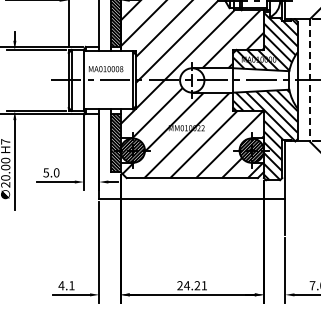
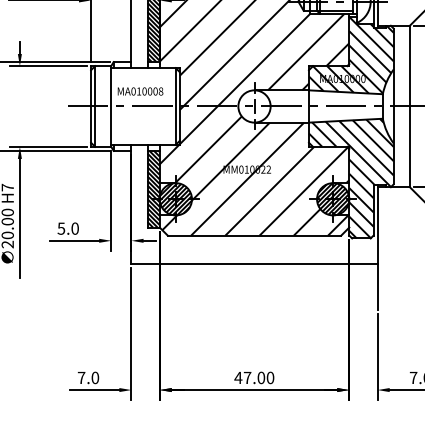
line: (309, 80) -> (409, 106), dashed -> solid
text: (66, 285) -> (88, 377), 4.1 -> 7.0
text: (192, 285) -> (254, 377), 24.21 -> 47.00

